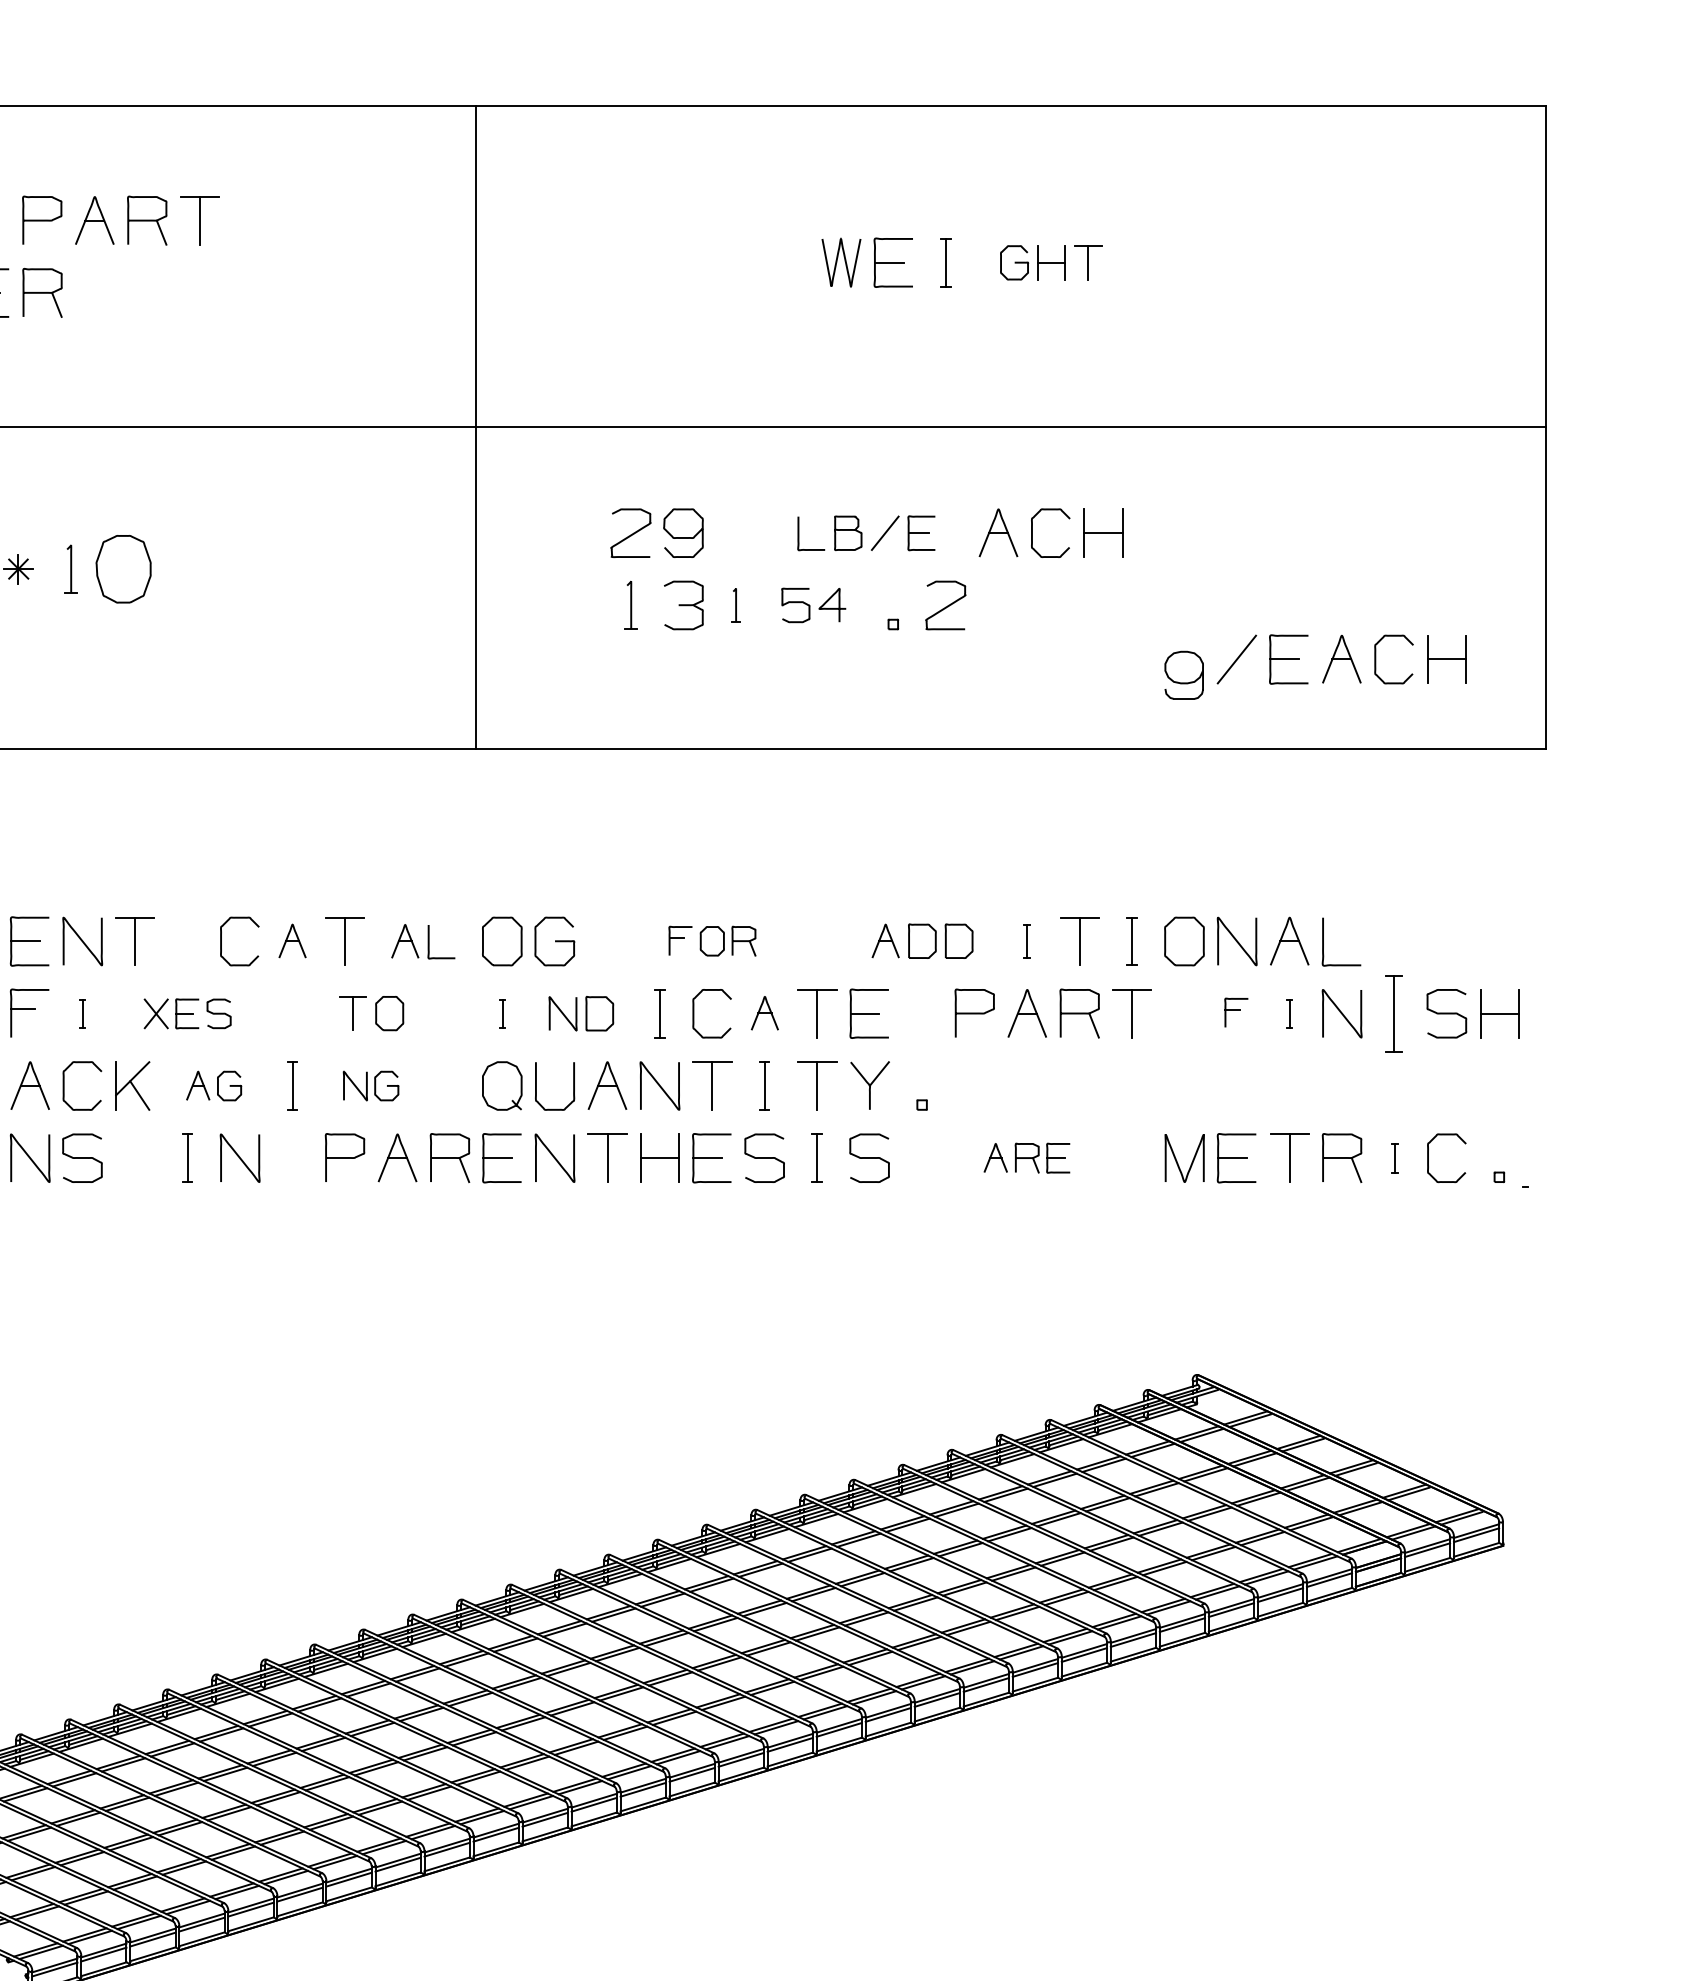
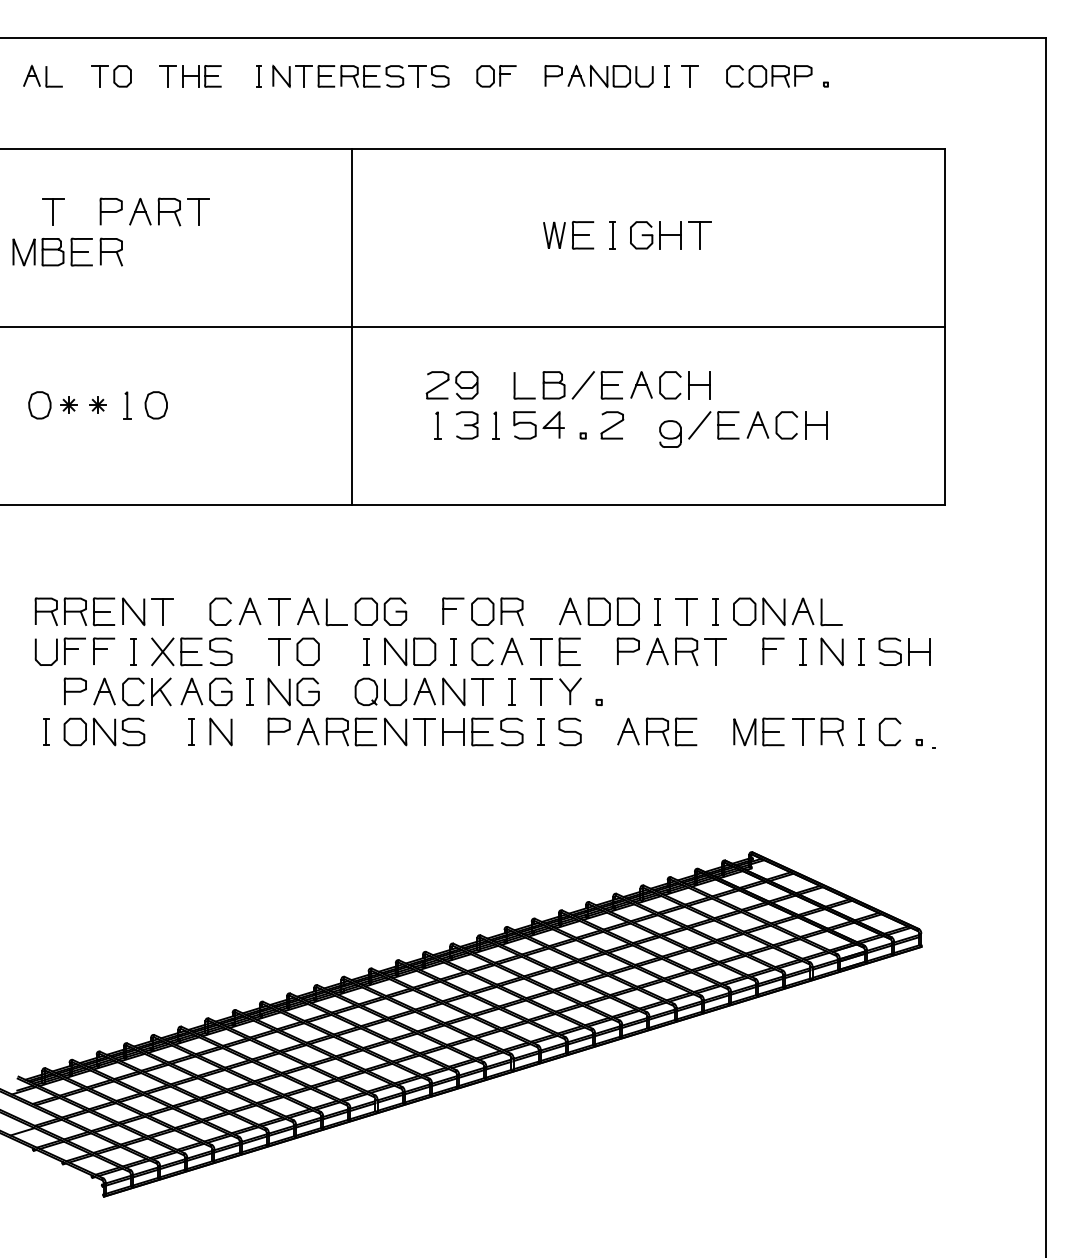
part: (1050, 263) -> (670, 235), size x1.43
part: (864, 533) -> (567, 385), size x1.43
part: (122, 569) -> (155, 405), size x0.71
part: (735, 605) -> (495, 425), size x1.43
part: (812, 605) -> (538, 425), size x1.43
part: (1315, 666) -> (743, 429), moved
part: (291, 941) -> (249, 611), size x1.43
part: (423, 941) -> (322, 611), size x1.43
part: (711, 941) -> (482, 611), size x1.67
part: (922, 941) -> (599, 611), size x1.43
part: (1027, 941) -> (657, 611), size x1.43
part: (1236, 1011) -> (773, 650), size x1.67
part: (82, 1013) -> (133, 651), size x1.67
part: (186, 1013) -> (191, 651), size x1.67
part: (370, 1013) -> (293, 651), size x1.43
part: (502, 1013) -> (366, 651), size x1.67
part: (581, 1013) -> (410, 651), size x1.43
part: (763, 1013) -> (511, 651), size x1.43
part: (1288, 1013) -> (802, 651), size x1.67
part: (1395, 1013) -> (861, 651), size x0.62
part: (214, 1085) -> (206, 691), size x1.67
part: (370, 1085) -> (293, 691), size x1.67
part: (1027, 1157) -> (657, 731), size x1.67
part: (1395, 1157) -> (861, 731), size x1.67

